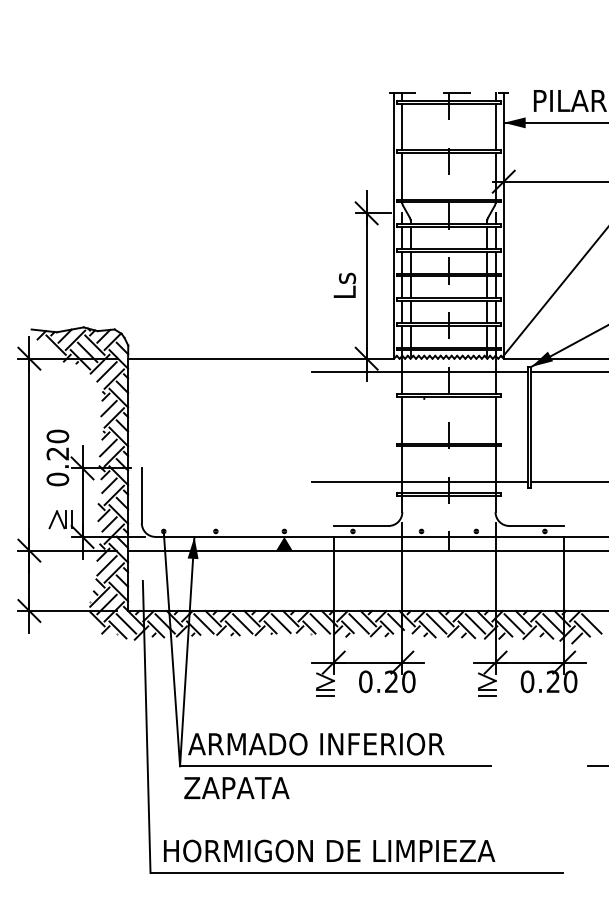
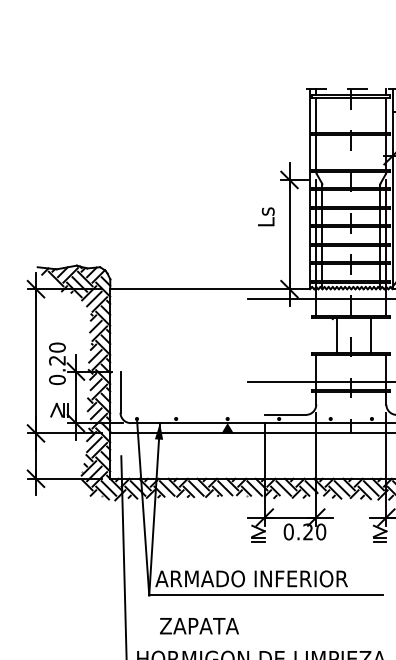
text: (344, 284) -> (266, 216), moved
line: (402, 420) -> (337, 335), moved
line: (495, 420) -> (370, 335), moved
text: (236, 787) -> (199, 625), moved

